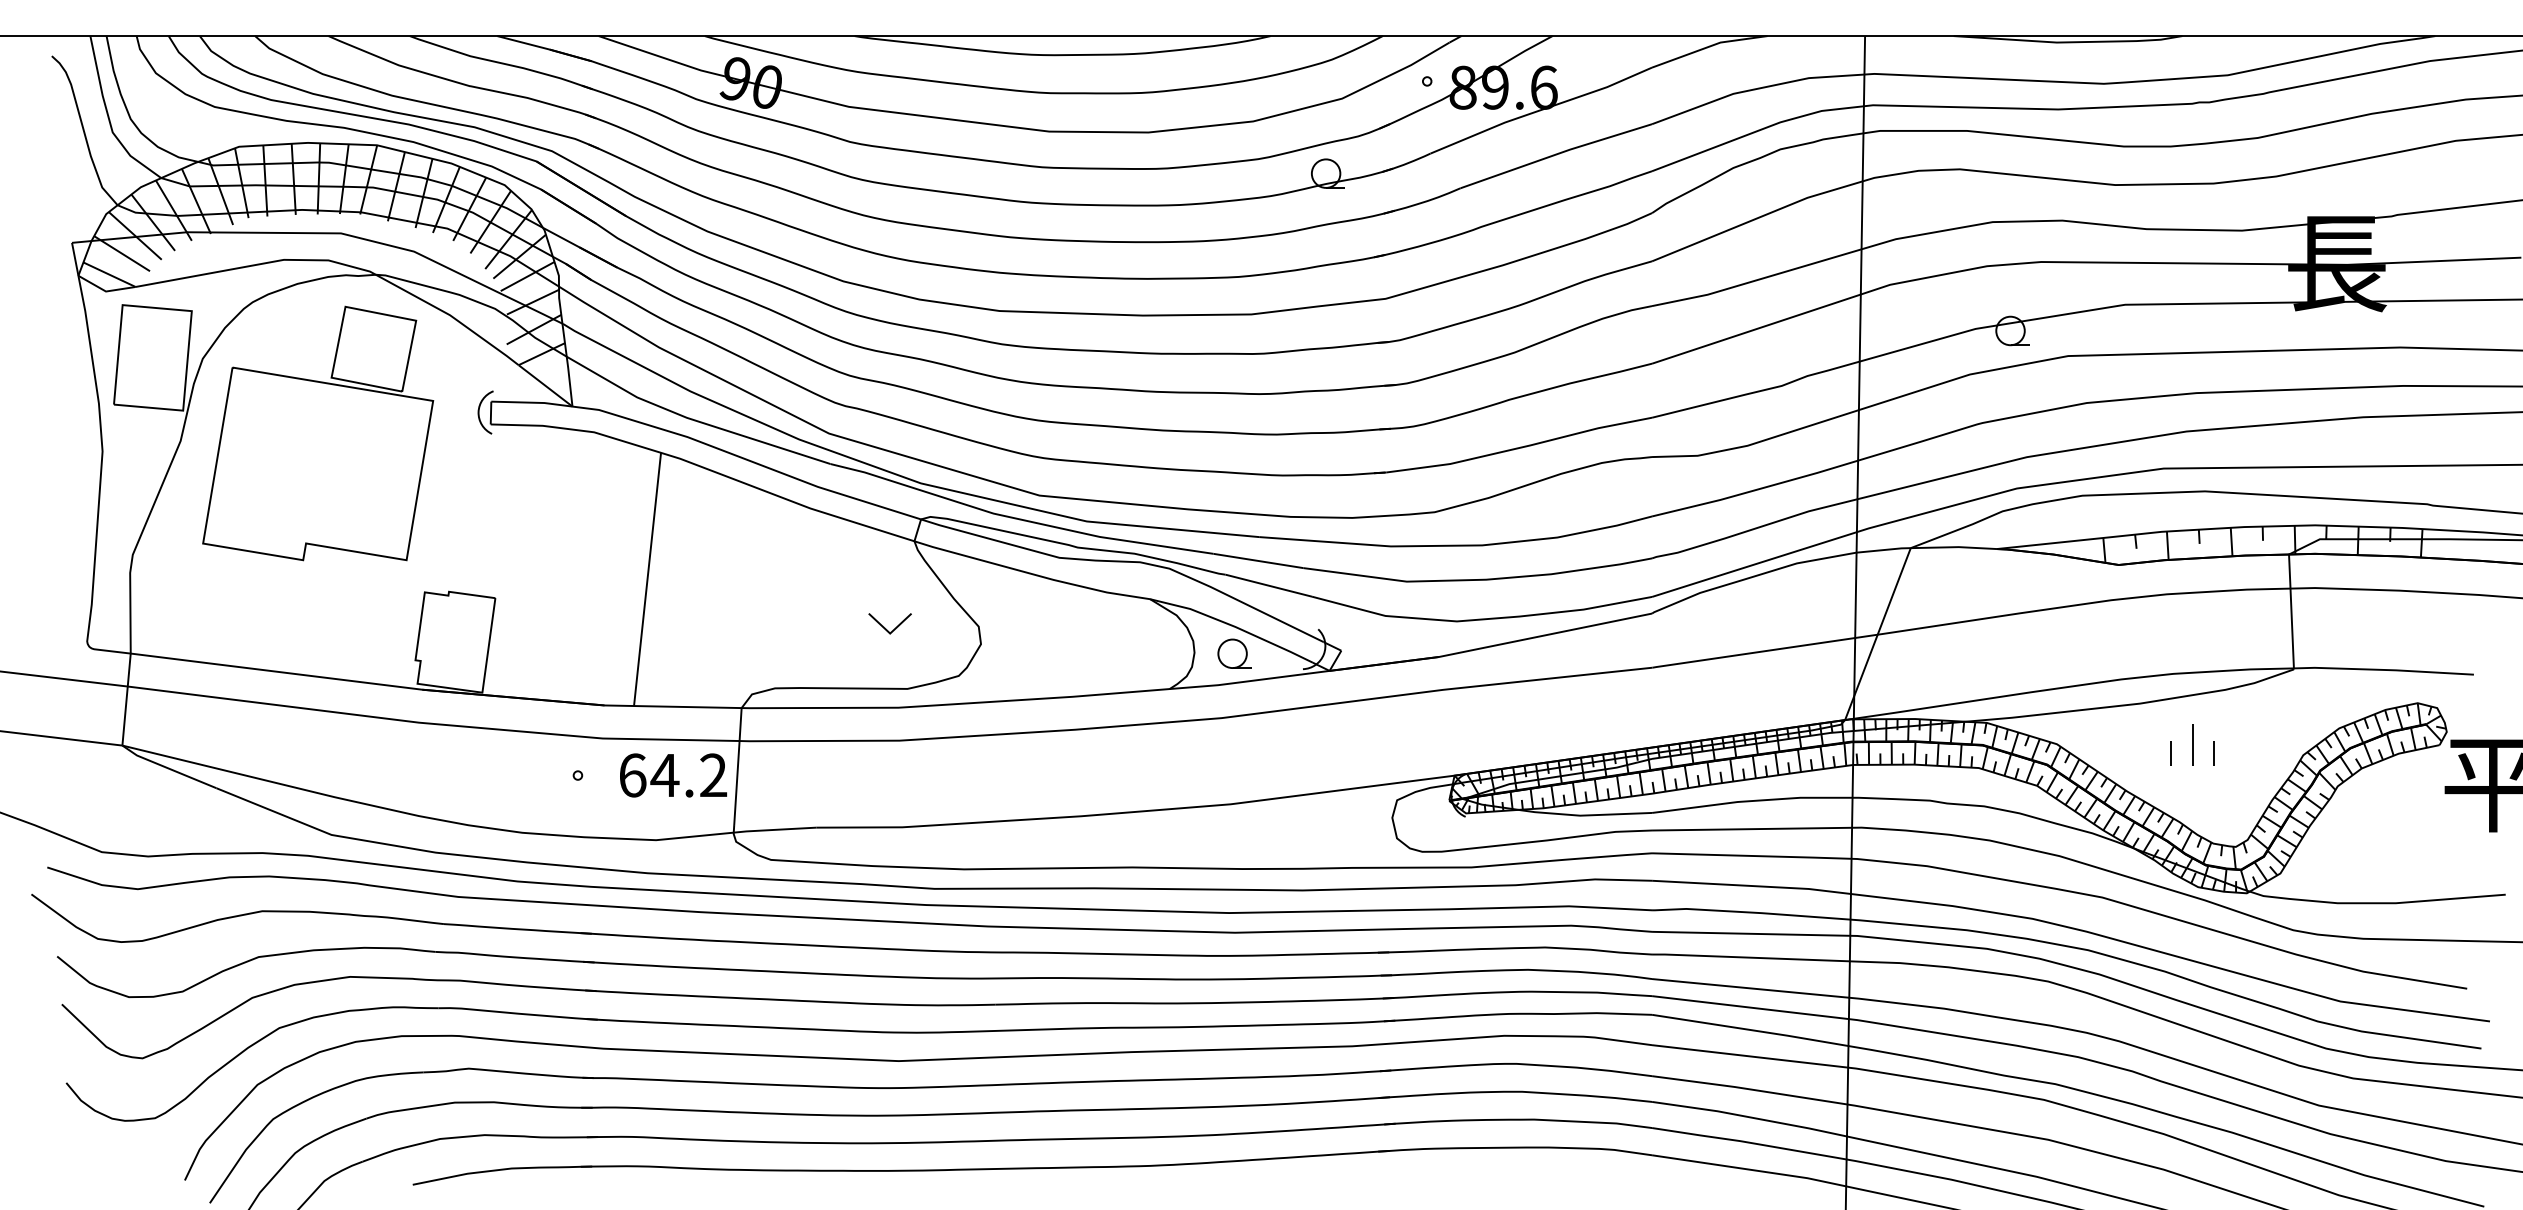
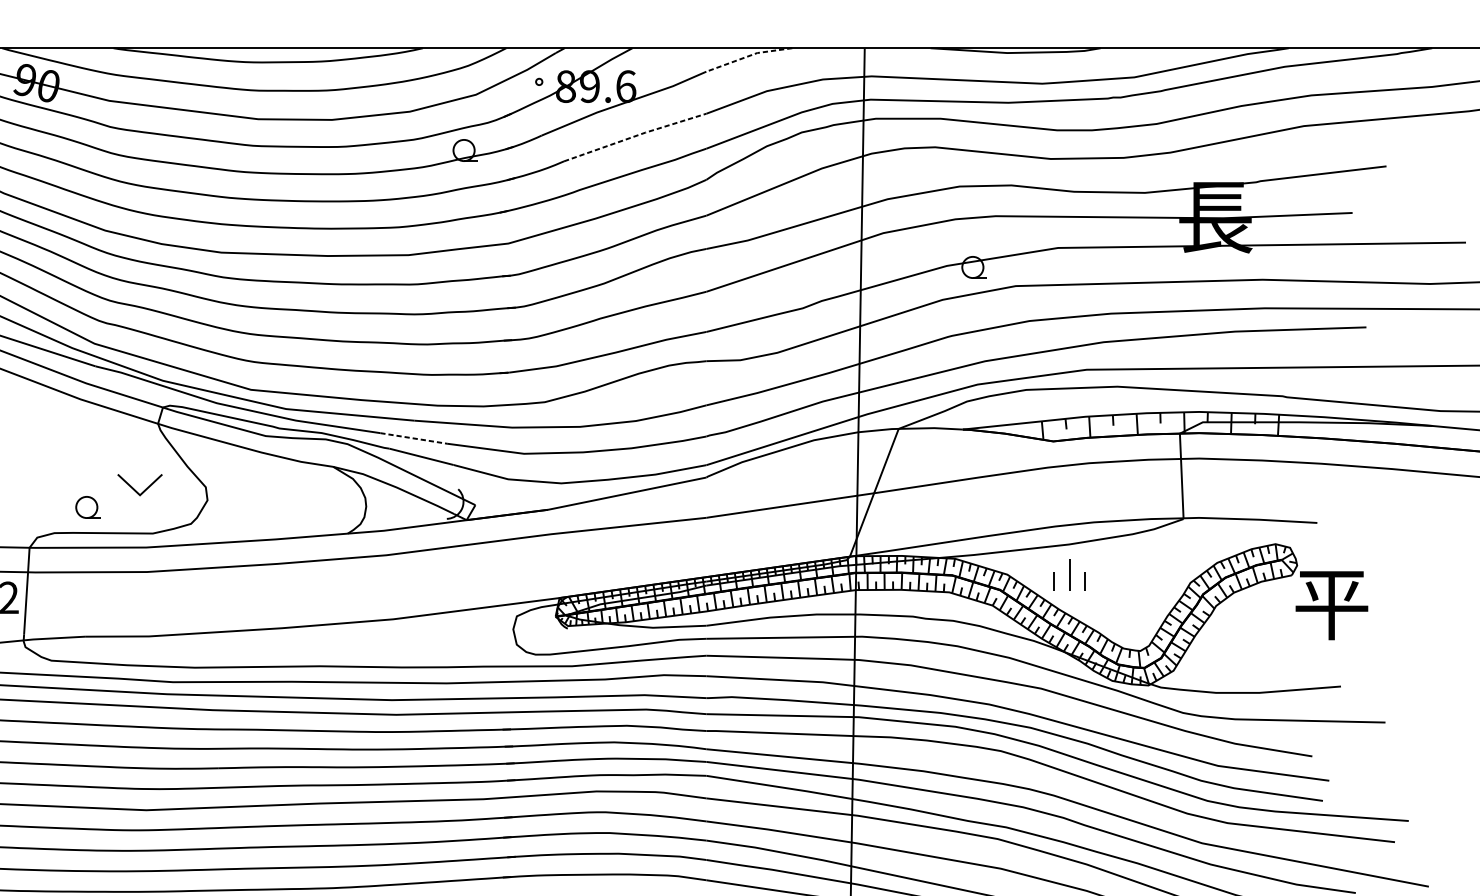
line: (1709, 46) -> (749, 55), solid -> dashed
line: (1556, 154) -> (635, 136), solid -> dashed
line: (1258, 561) -> (413, 438), solid -> dashed
part: (889, 623) -> (139, 484), size x1.4
part: (1234, 653) -> (88, 507), moved
part: (2192, 744) -> (1069, 574), moved

